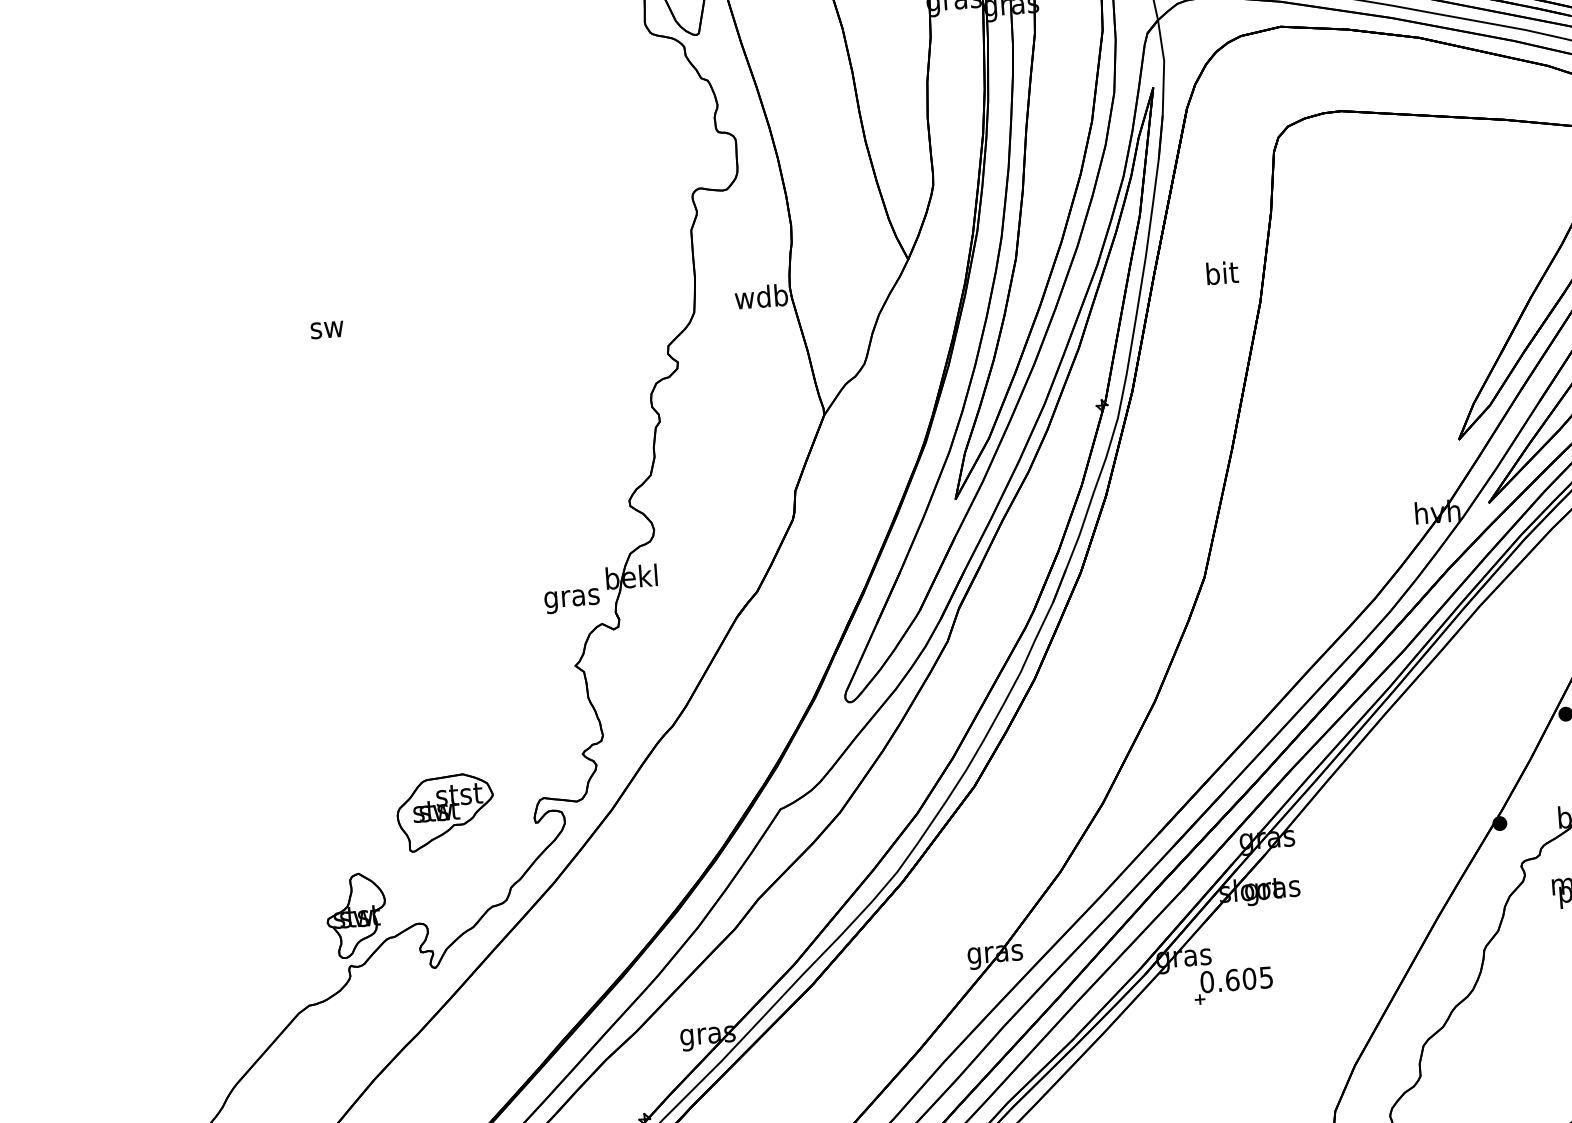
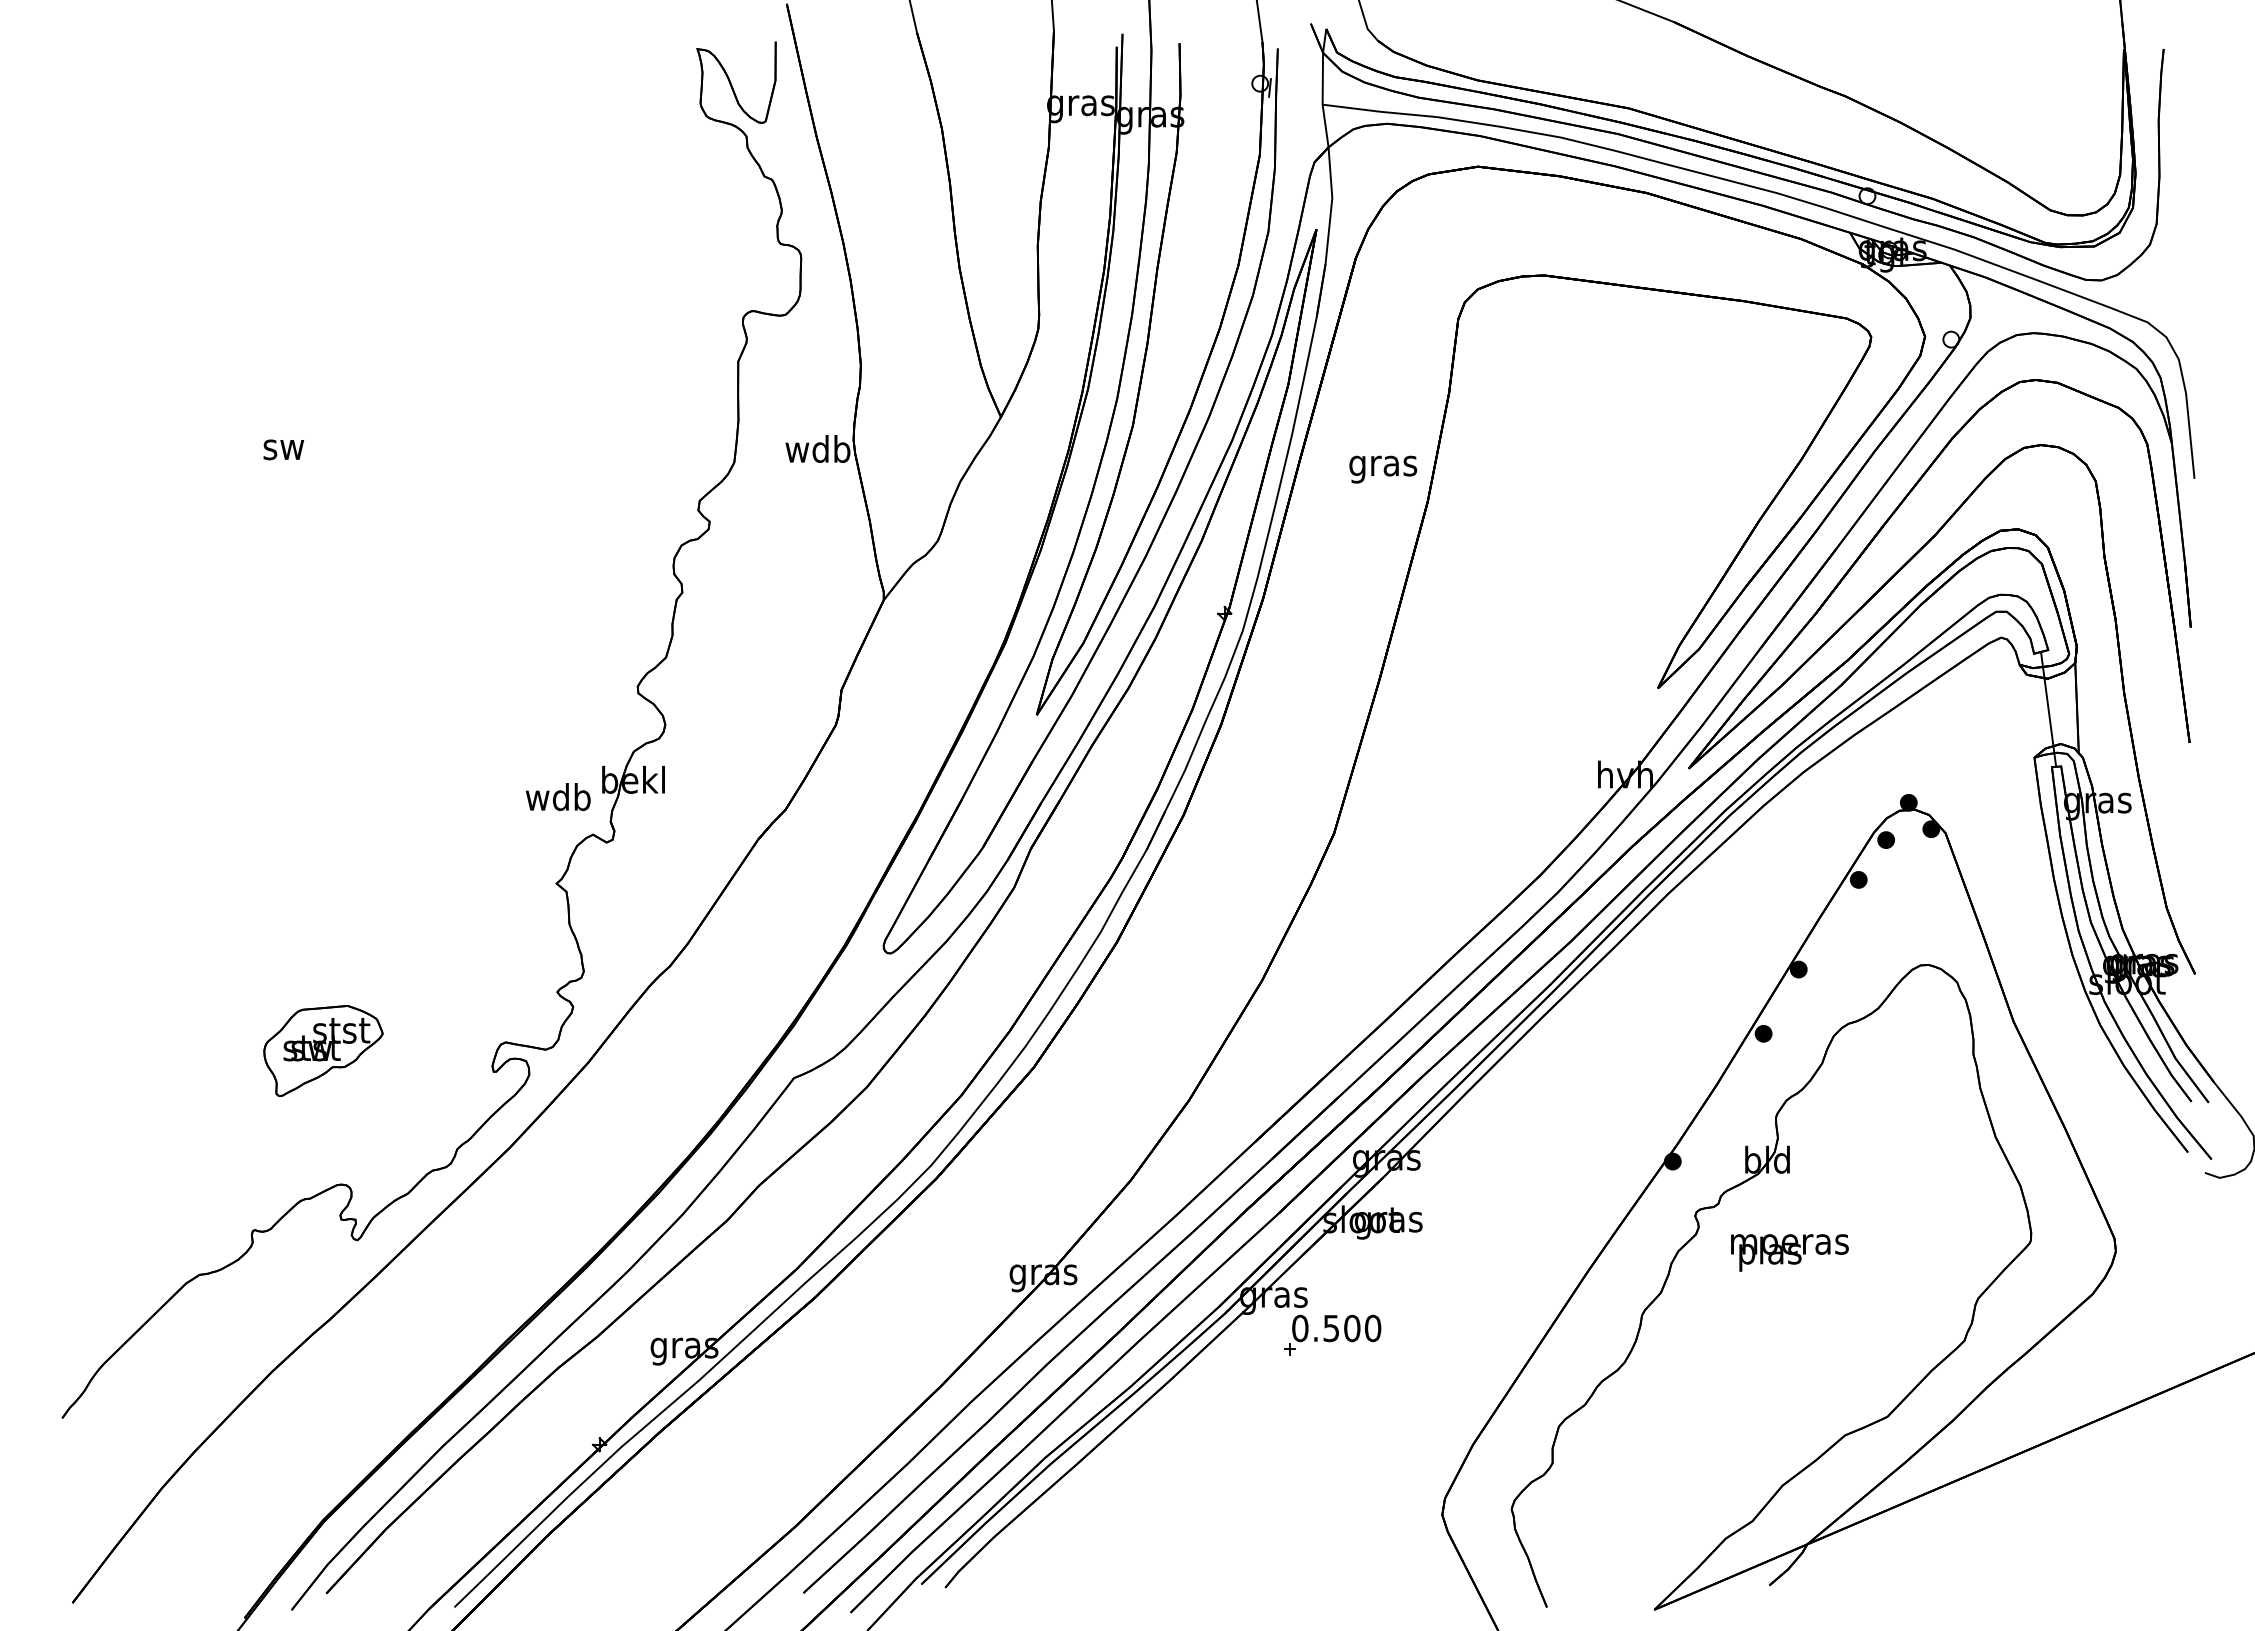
text: (1222, 275) -> (1383, 465), bit -> gras
text: (571, 598) -> (558, 800), gras -> wdb
part: (445, 812) -> (323, 1051), moved
part: (356, 915) -> (265, 1168), removed
text: (1249, 978) -> (1352, 1328), 0.605 -> 0.500

